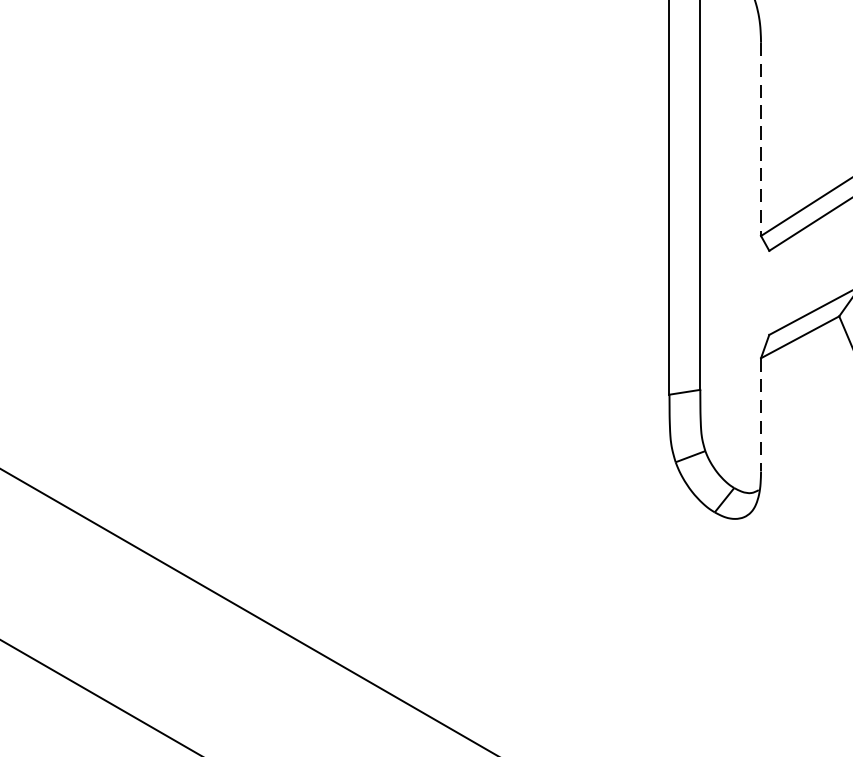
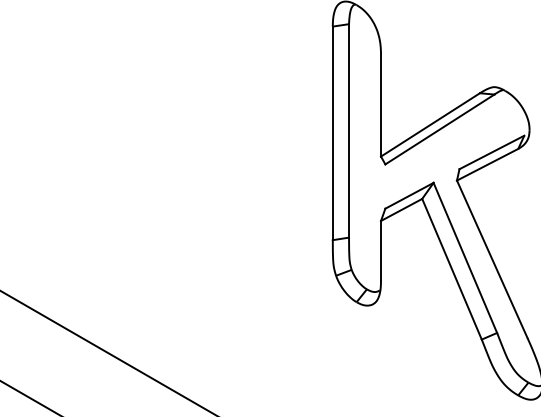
line: (761, 139) -> (381, 105), dashed -> solid
line: (761, 414) -> (381, 250), dashed -> solid

